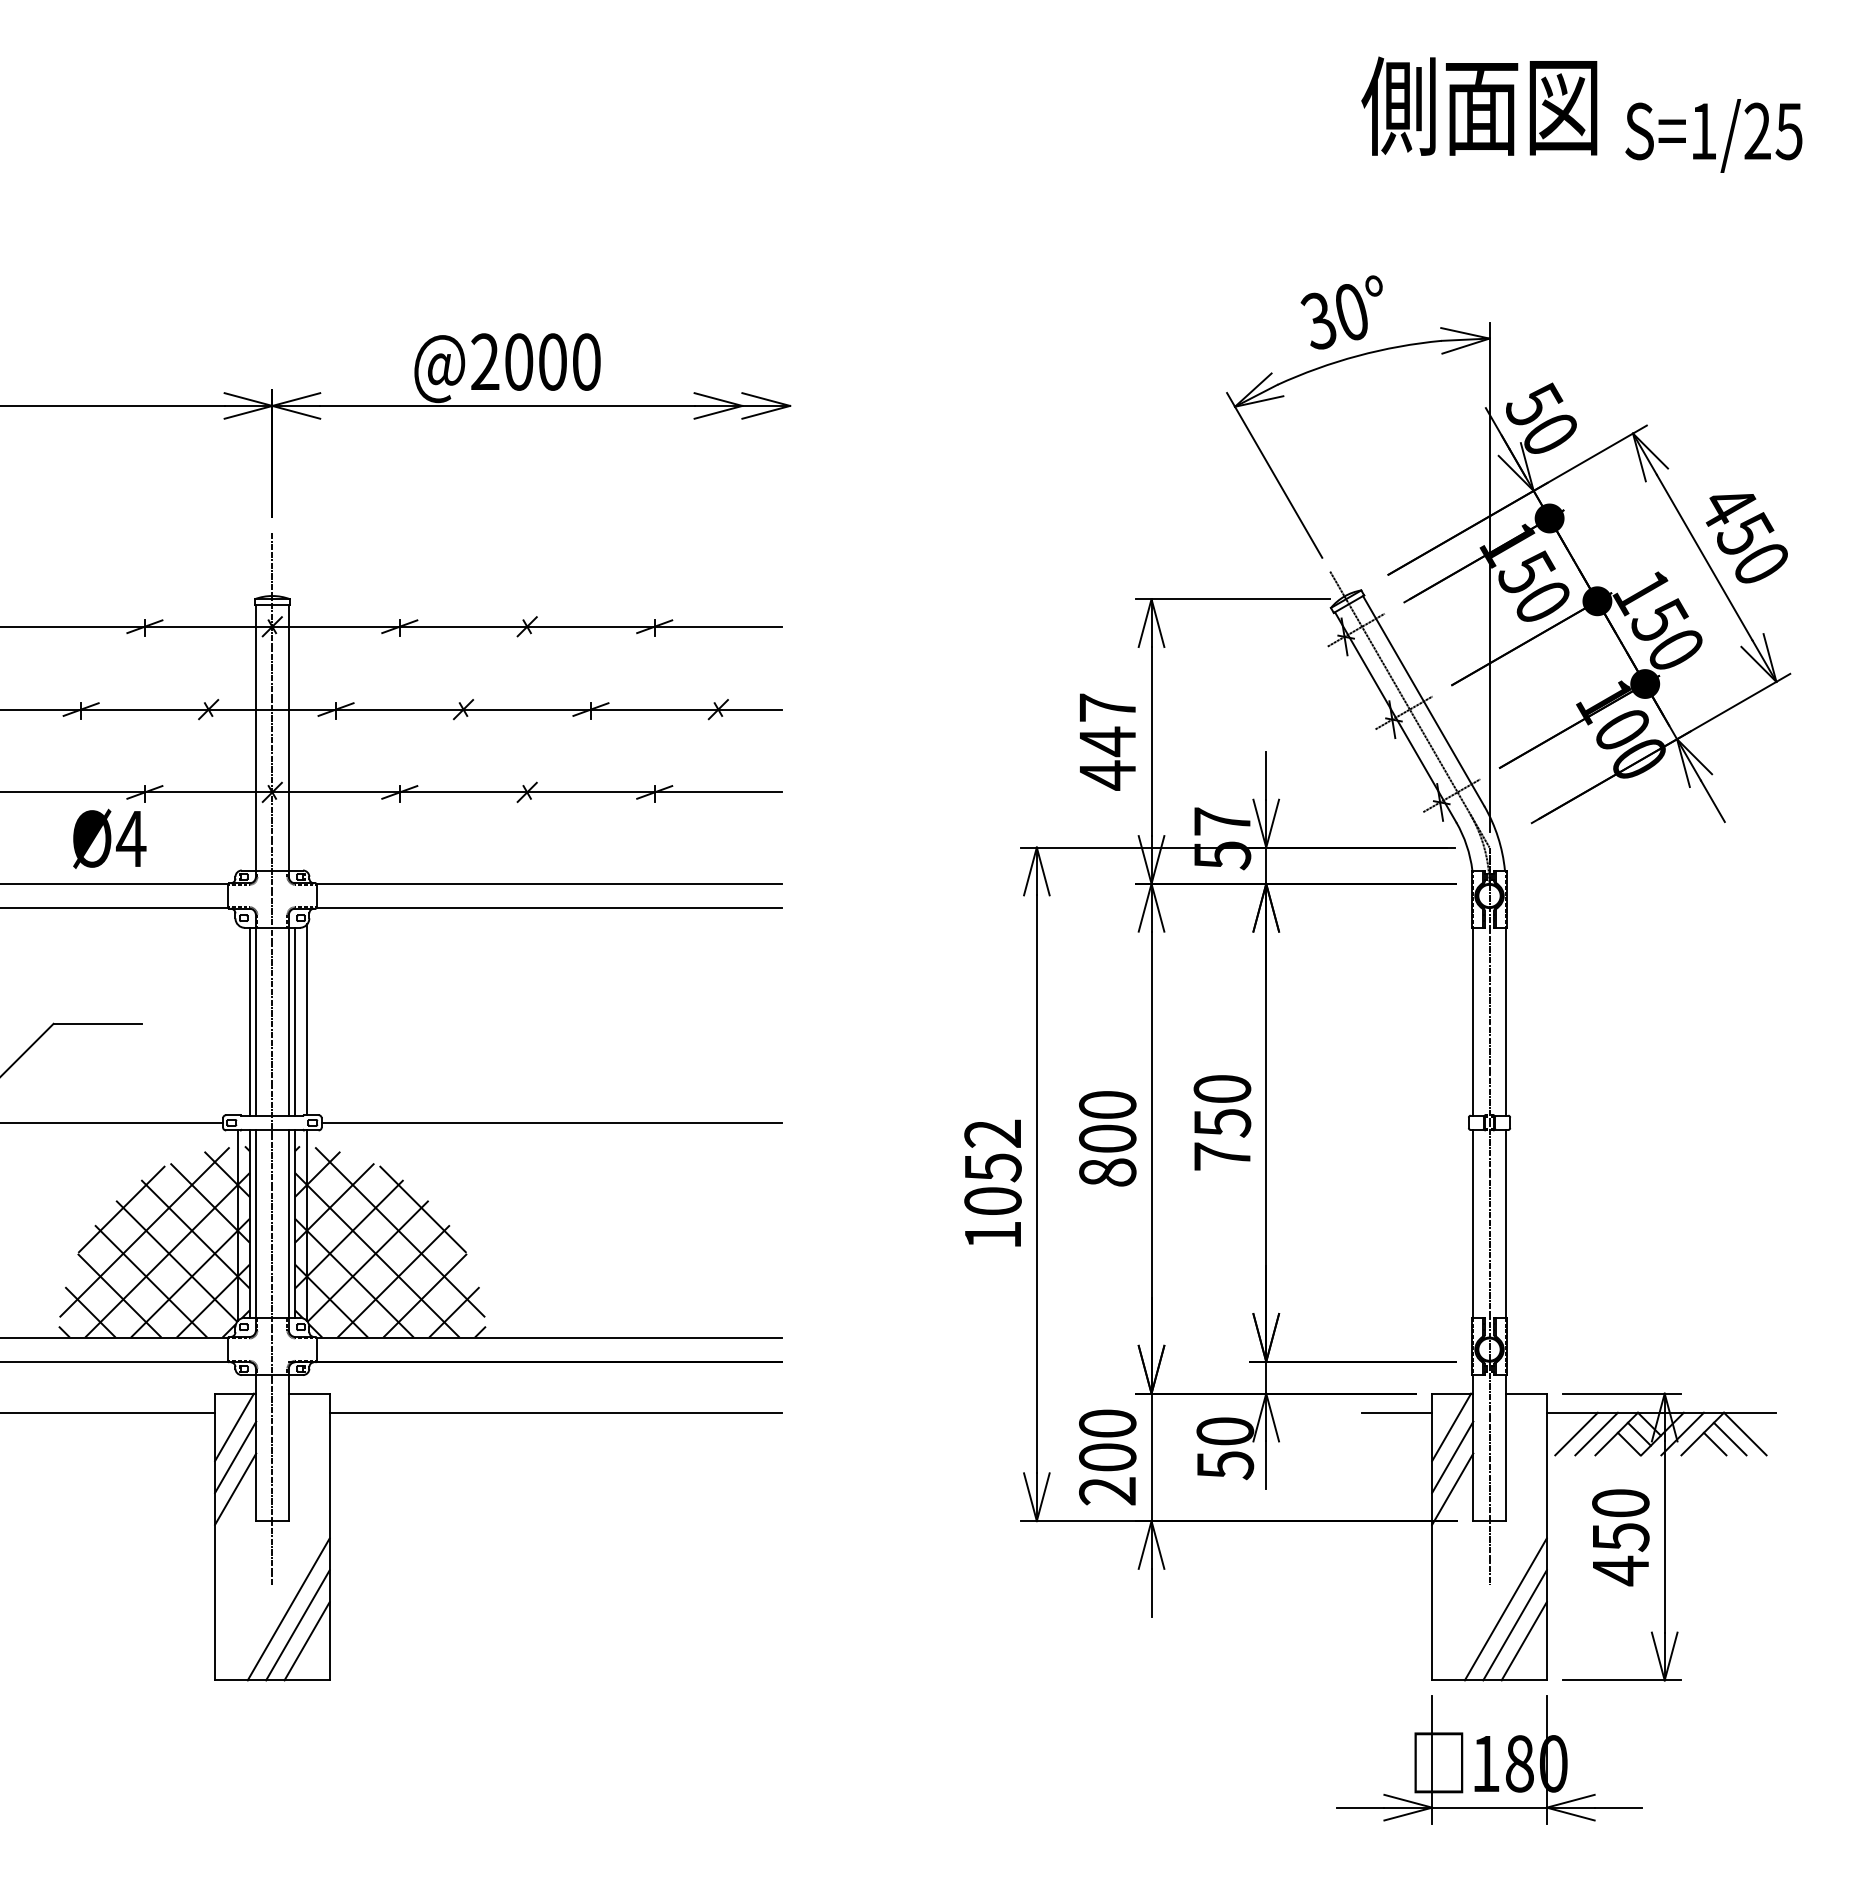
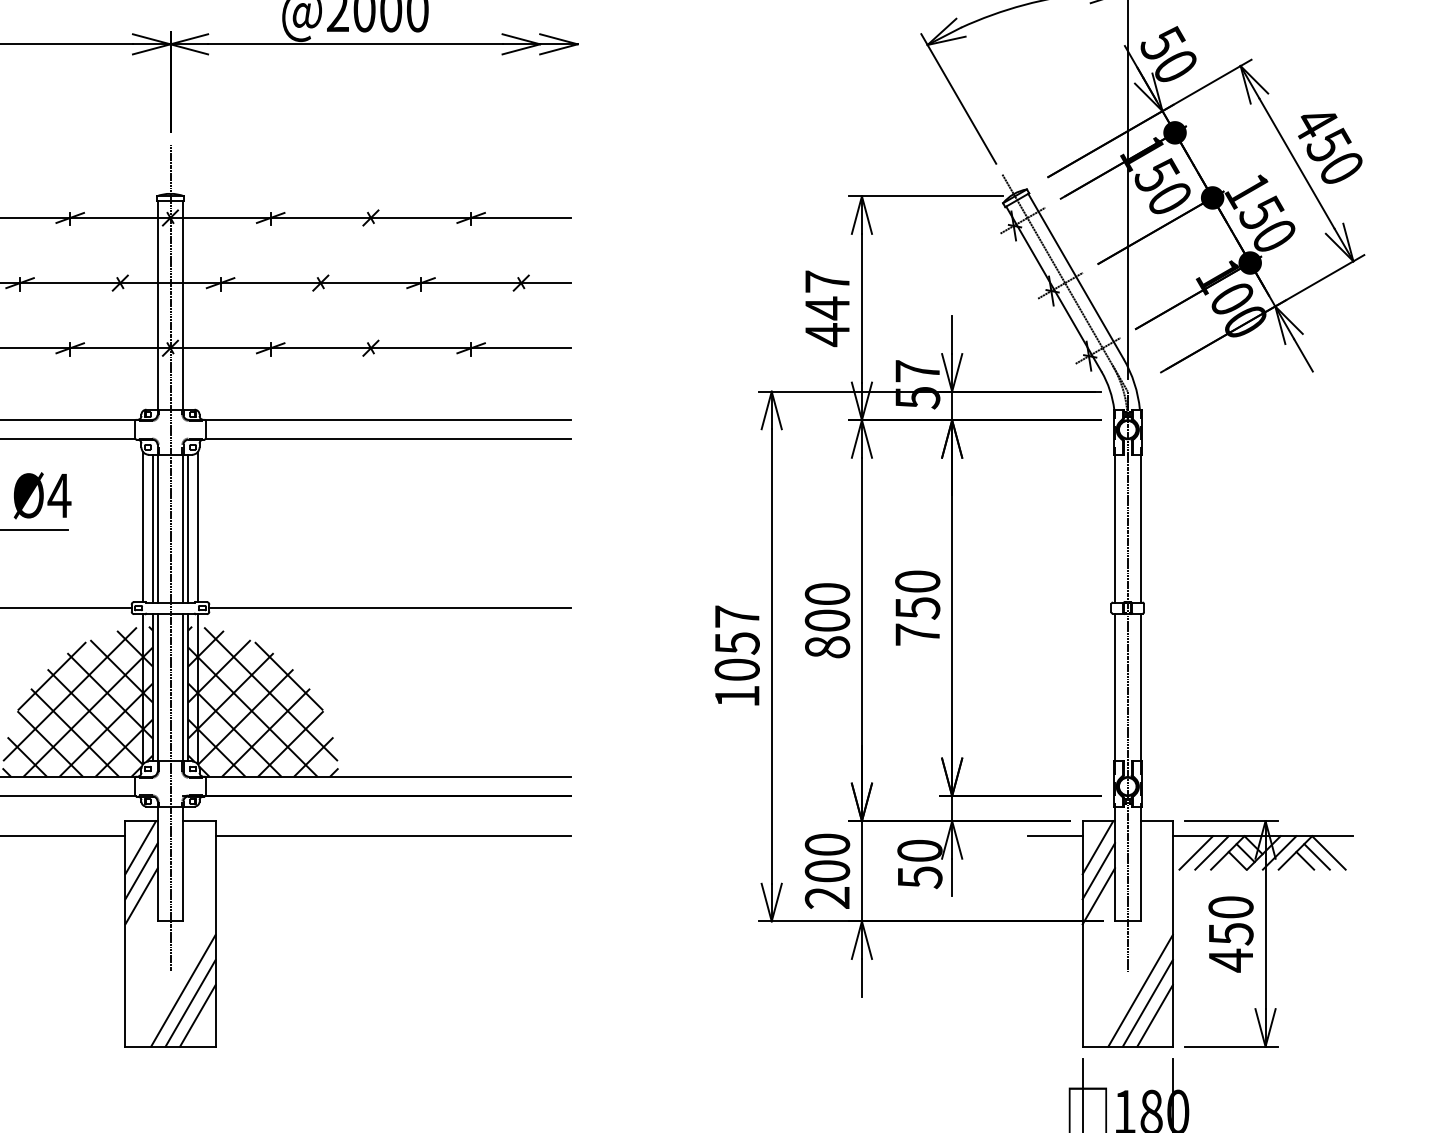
text: (109, 838) -> (42, 495), moved
line: (237, 1019) -> (143, 526), added
text: (992, 1133) -> (736, 616), 1052 -> 1057

